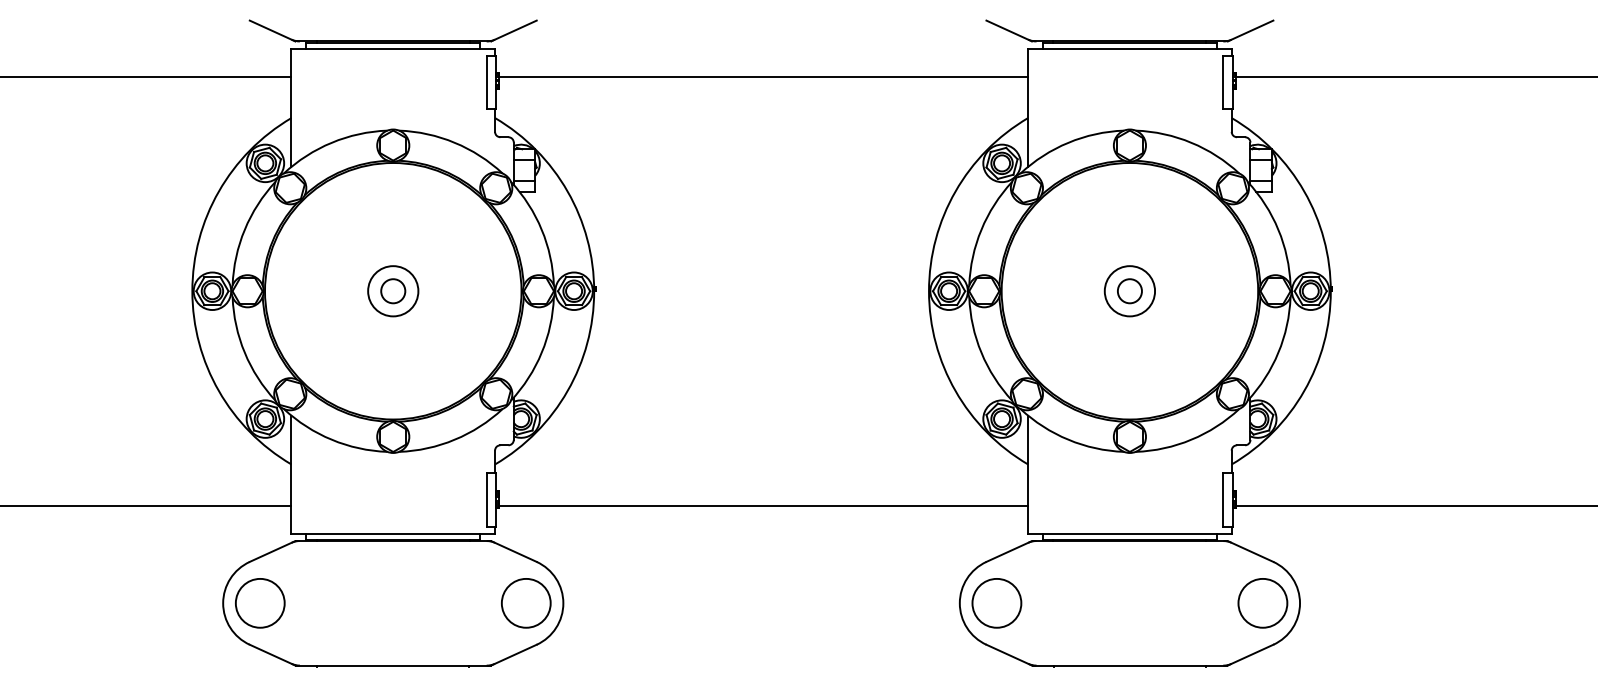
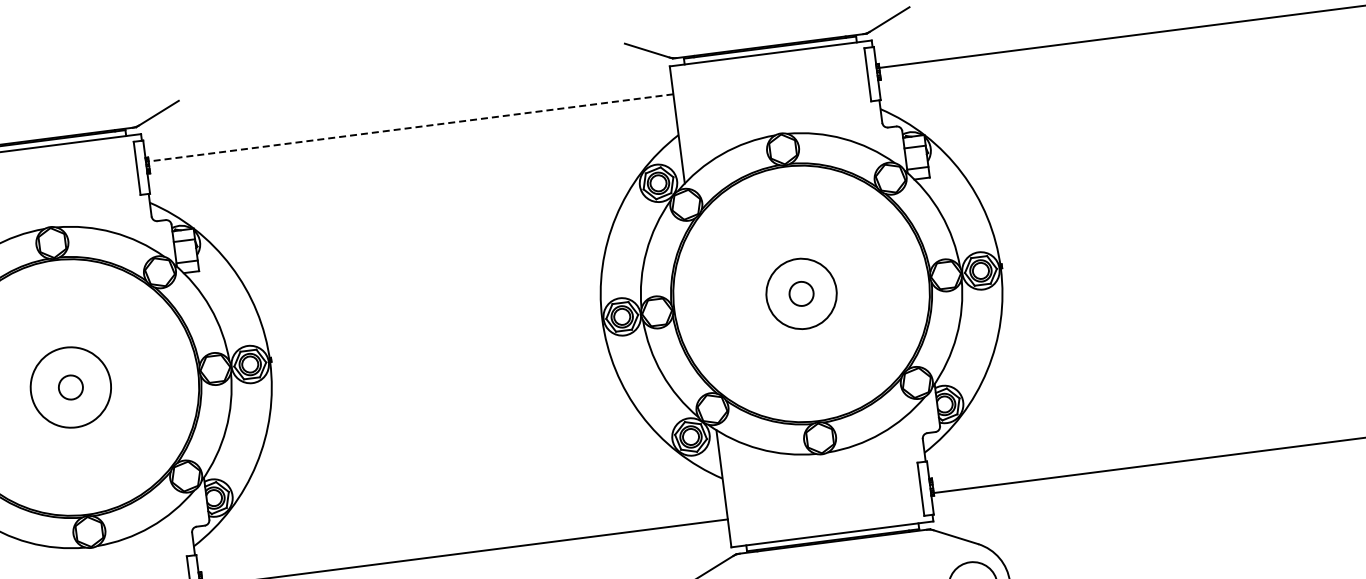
line: (763, 76) -> (410, 127), solid -> dashed
circle: (393, 291) -> (71, 387), size x1.6
circle: (1129, 291) -> (801, 294), size x1.4

